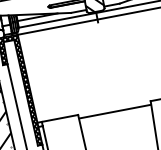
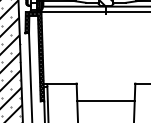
line: (114, 111) -> (105, 101), moved

